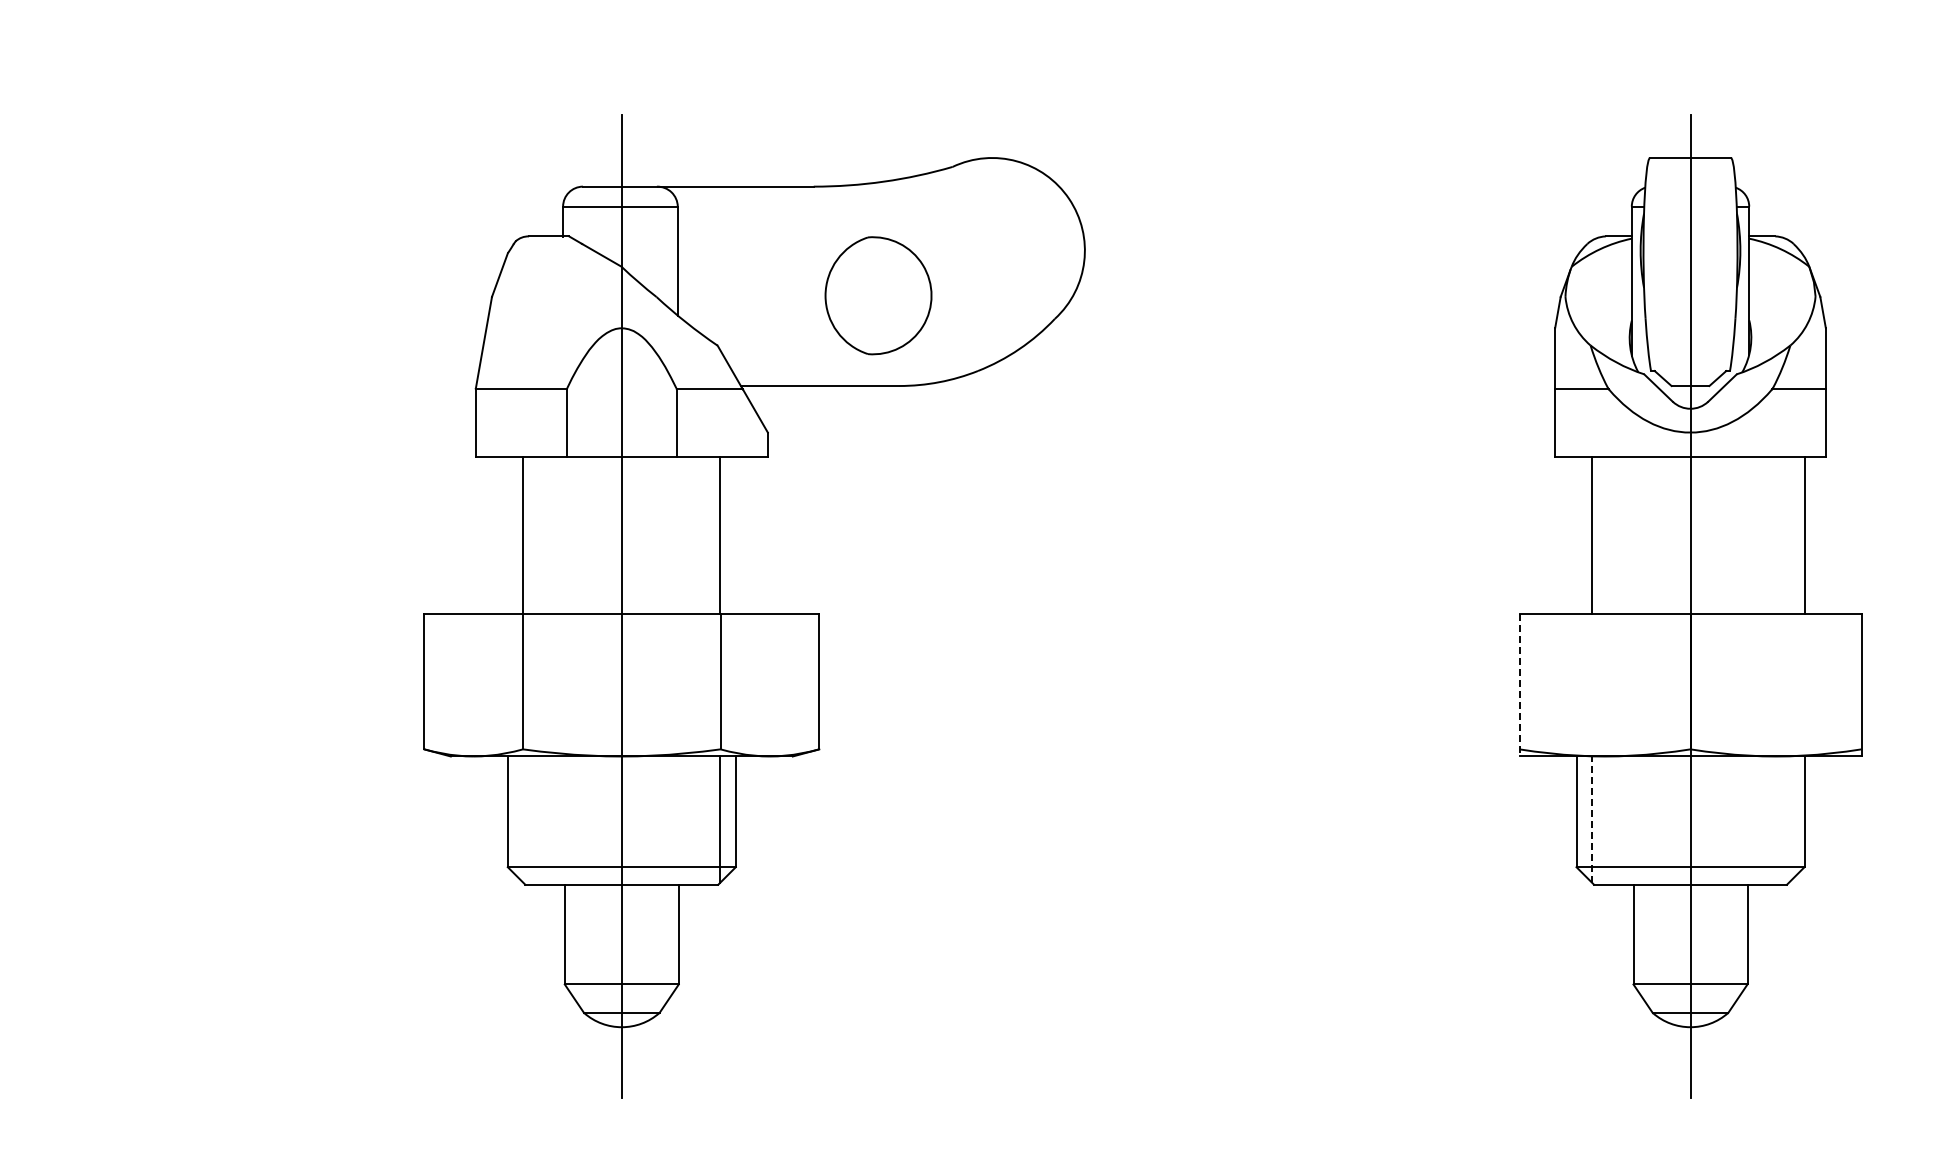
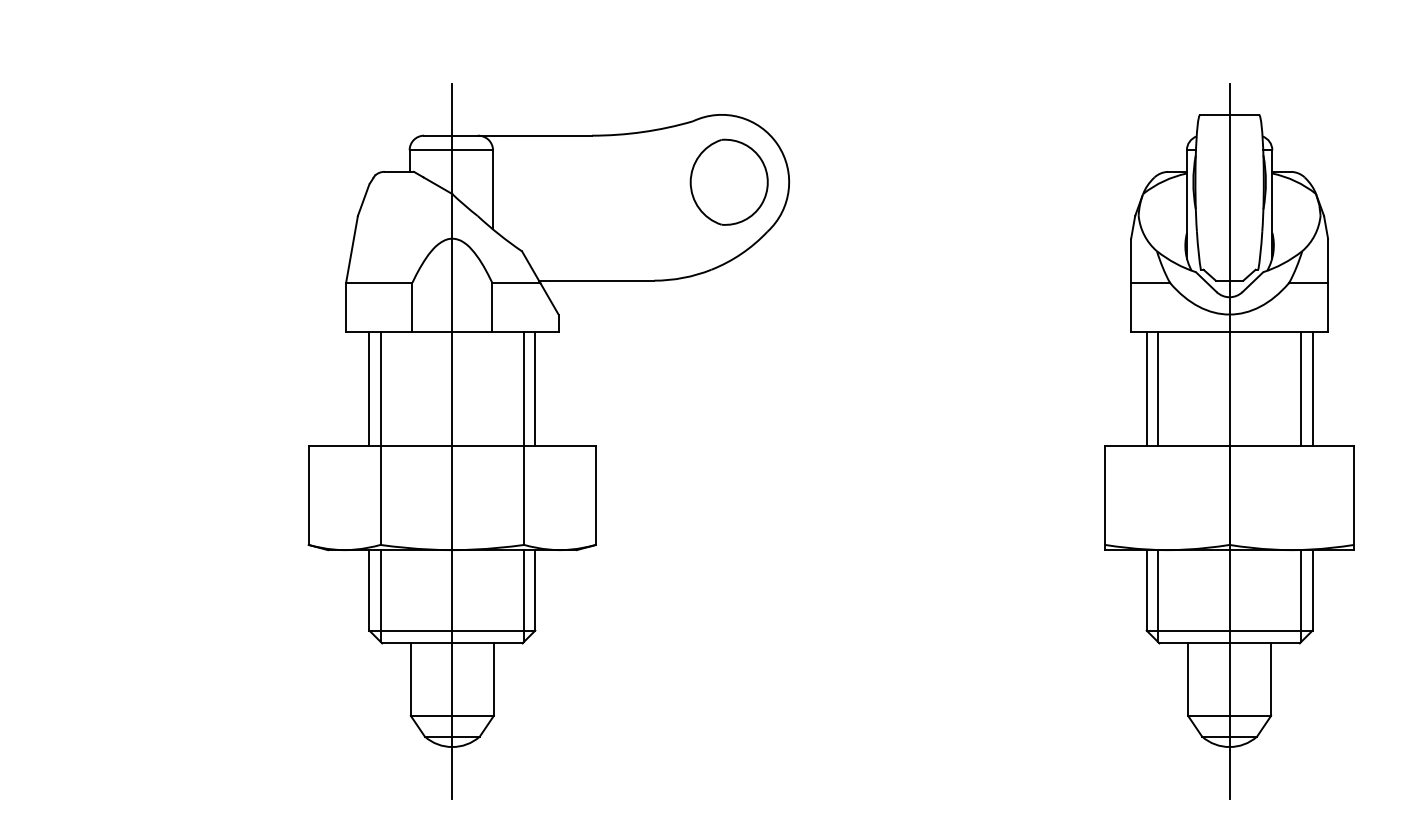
part: (878, 295) -> (729, 182), moved
line: (507, 535) -> (369, 389), added
line: (735, 535) -> (535, 389), added
line: (1576, 535) -> (1146, 389), added
line: (1789, 535) -> (1301, 389), added
line: (1519, 685) -> (1105, 498), dashed -> solid
line: (523, 819) -> (380, 595), added
line: (1591, 819) -> (1157, 595), dashed -> solid
line: (1789, 819) -> (1301, 595), added

